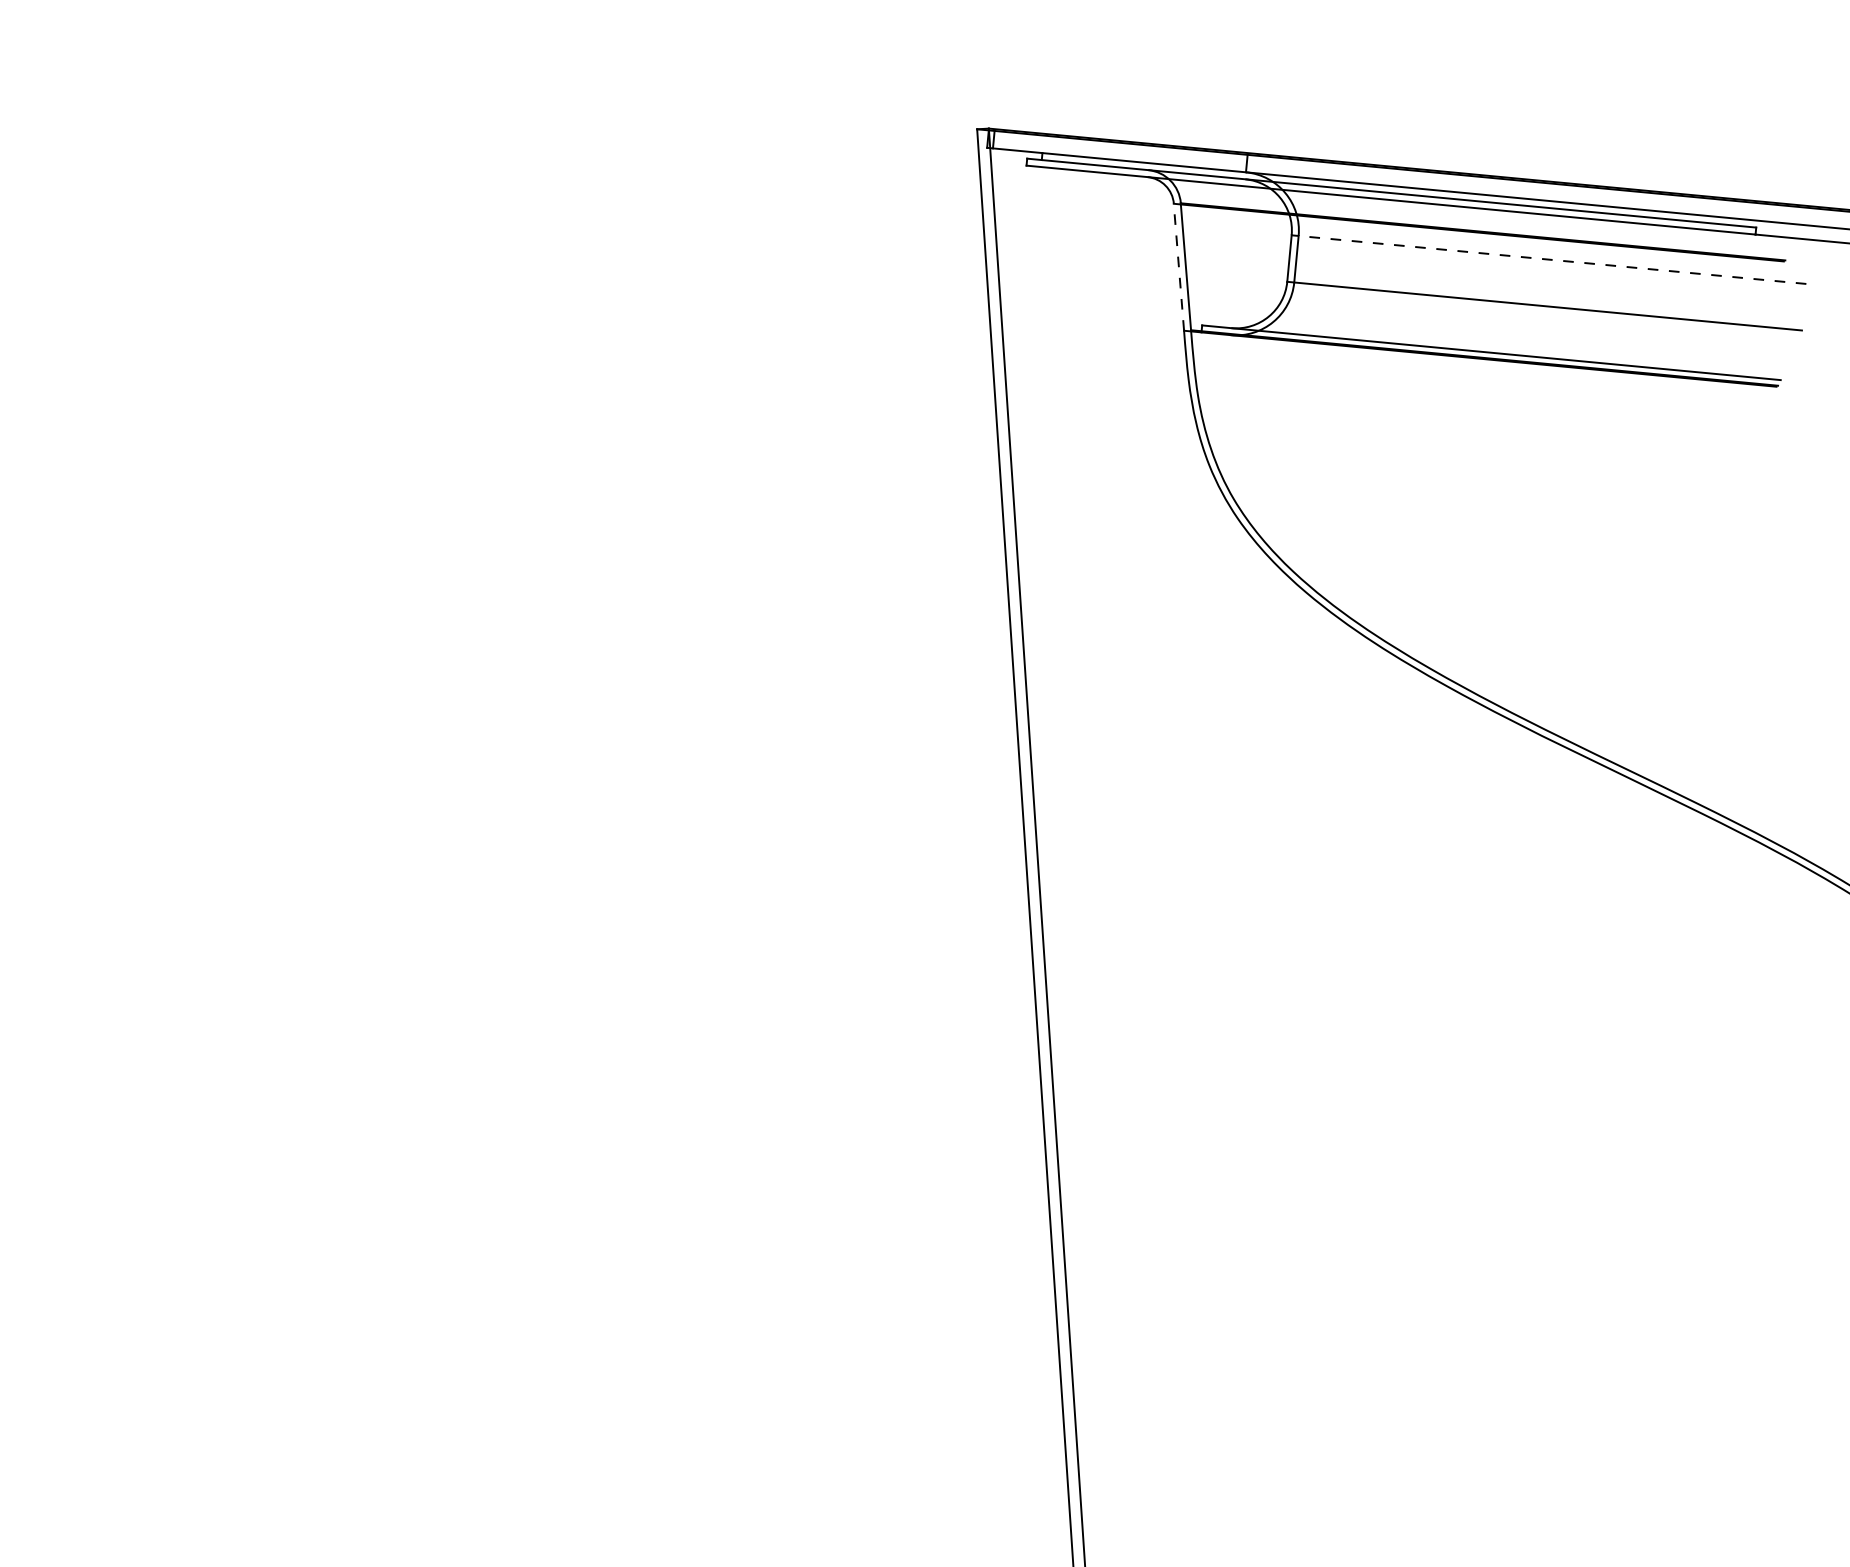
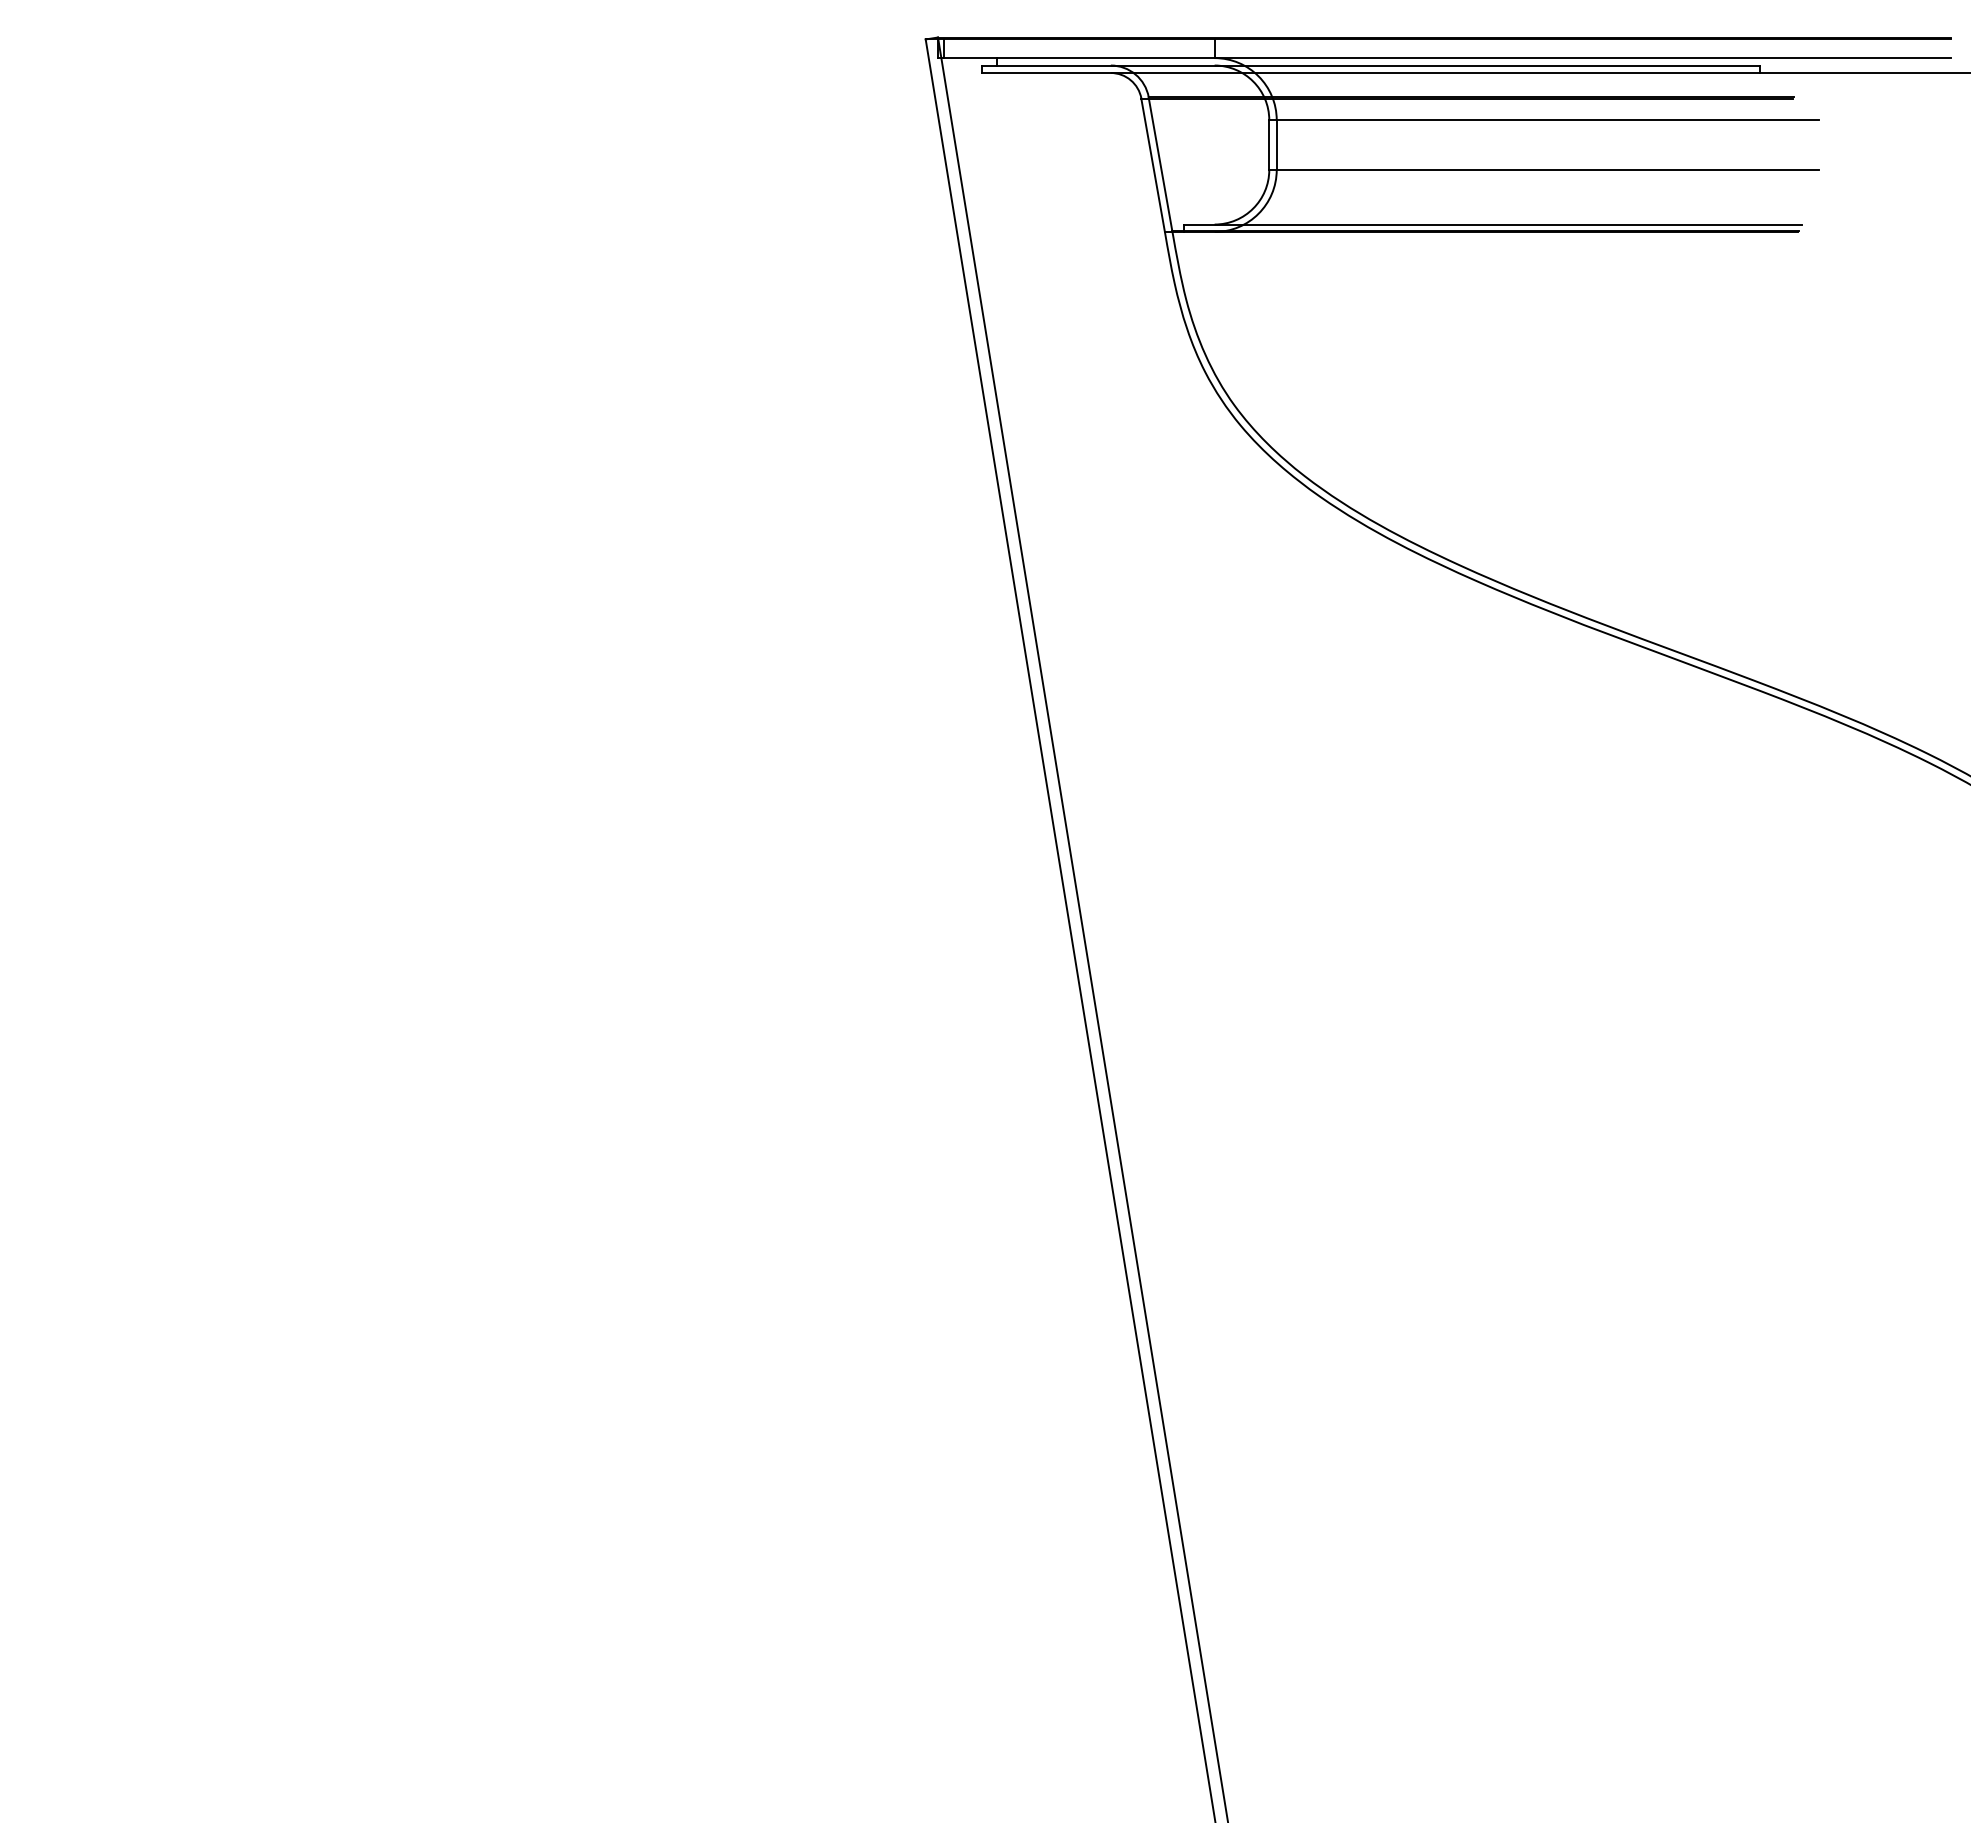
line: (1549, 259) -> (1544, 120), dashed -> solid
line: (1179, 267) -> (1153, 165), dashed -> solid

